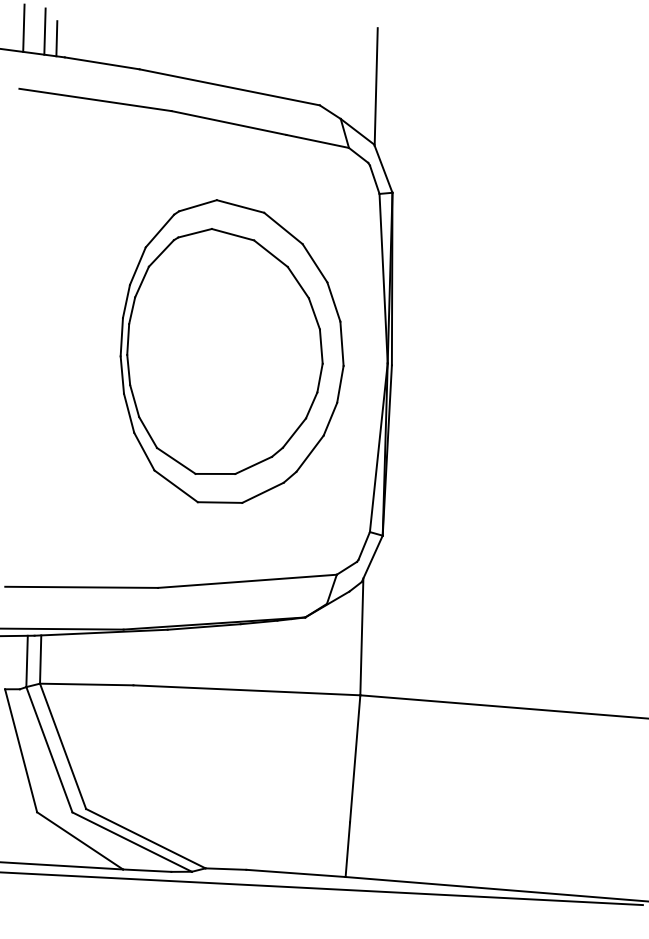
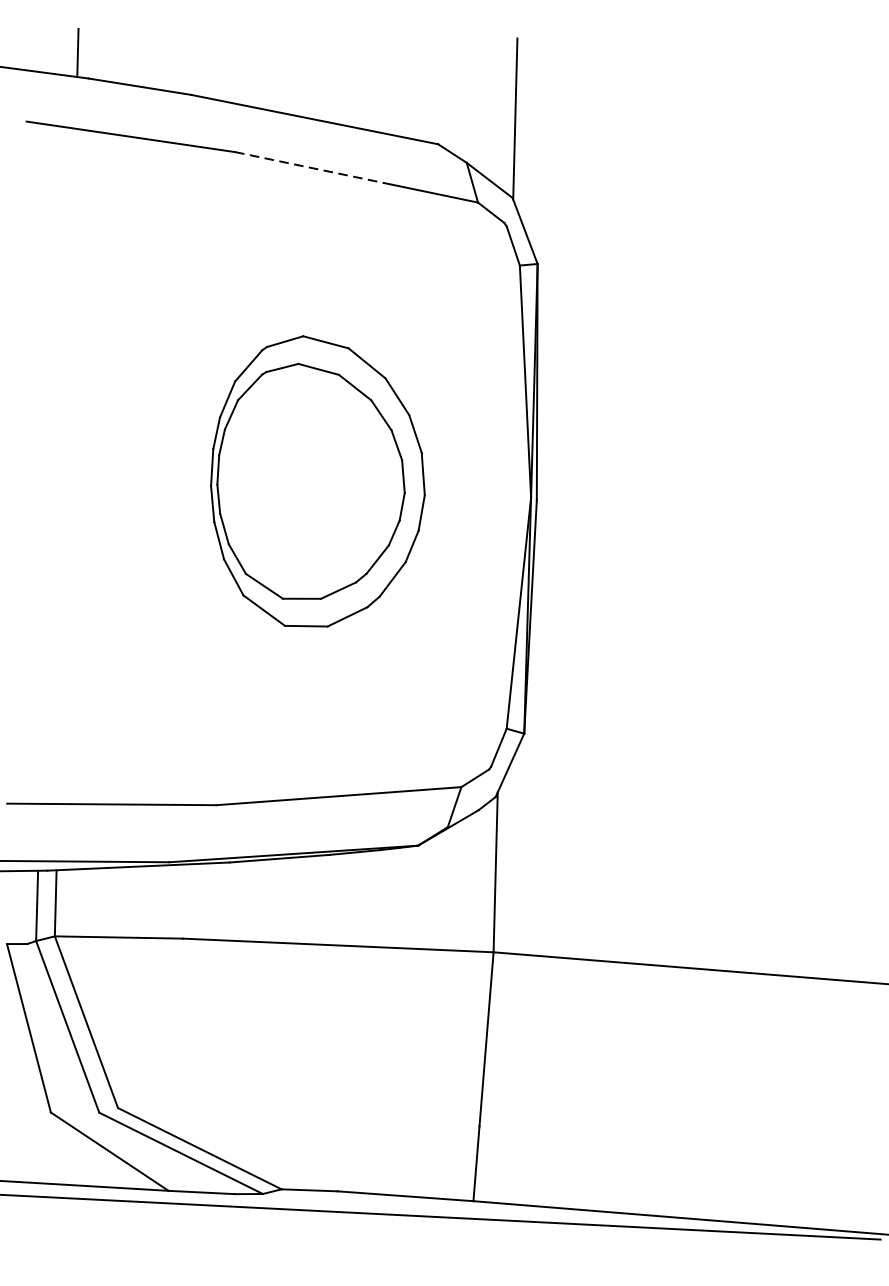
line: (23, 27) -> (32, 37), removed
line: (44, 31) -> (60, 43), removed
line: (229, 123) -> (314, 169), solid -> dashed
part: (231, 351) -> (317, 481), size x0.7

